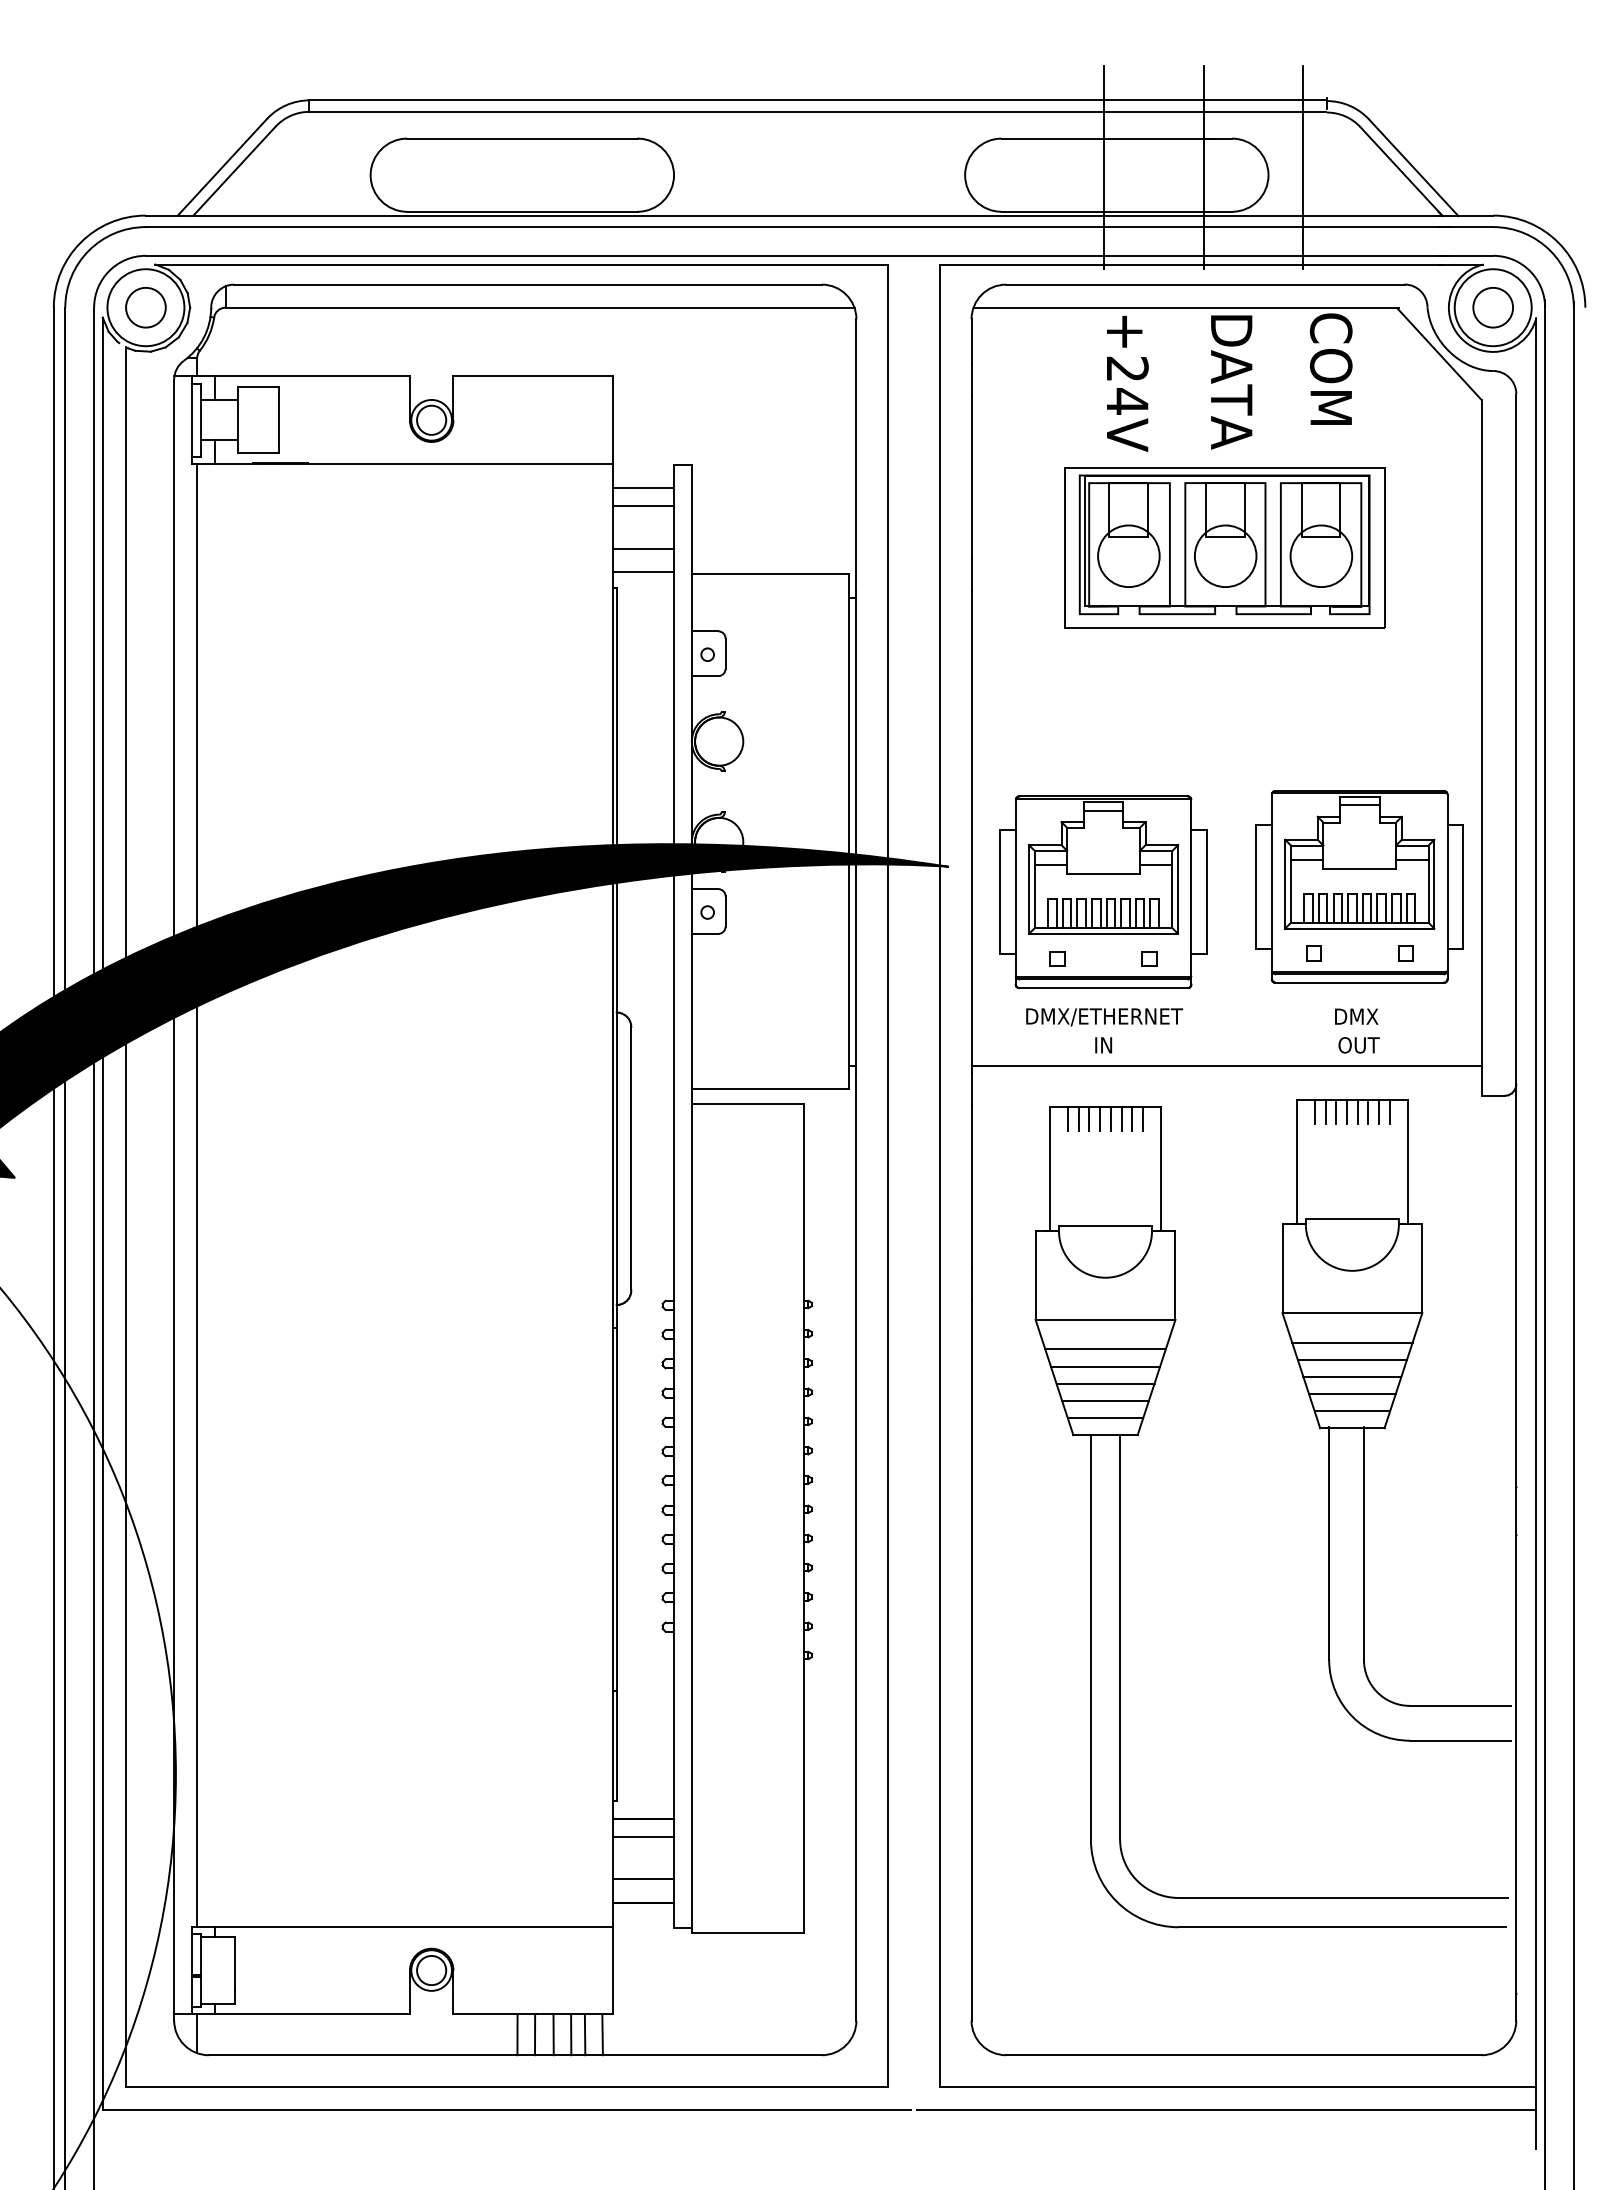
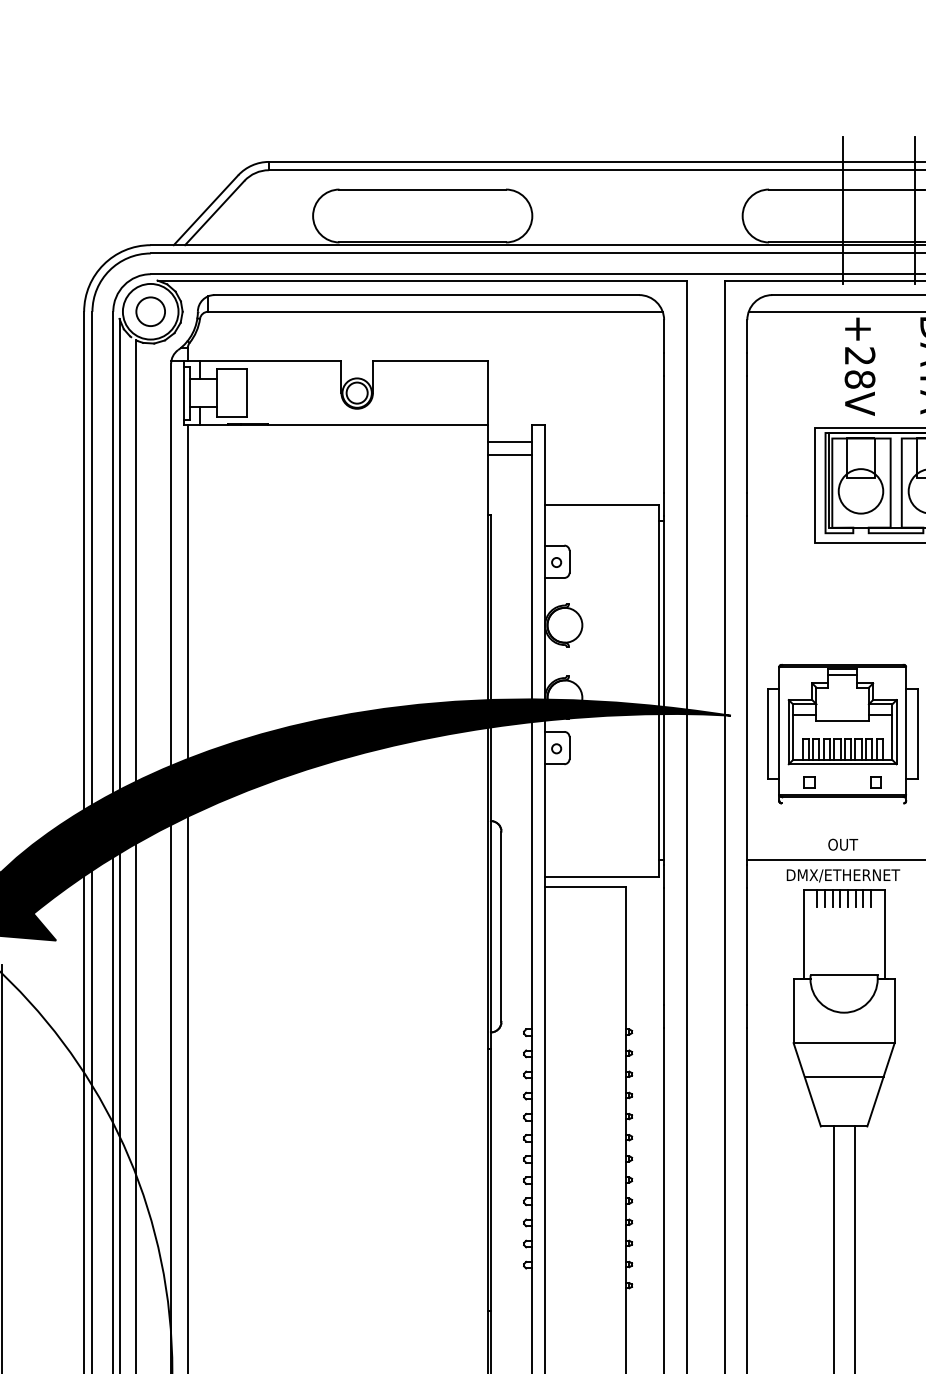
text: (1127, 401) -> (860, 379), +24V -> +28V
line: (643, 548) -> (510, 485), removed
line: (643, 571) -> (510, 502), removed
line: (1103, 988) -> (842, 803), removed
text: (1104, 1017) -> (843, 875), moved
text: (1103, 1045) -> (842, 844), IN -> OUT
line: (1105, 1349) -> (844, 1064), removed
line: (1105, 1383) -> (844, 1089), removed
line: (1105, 1400) -> (844, 1101), removed
line: (1105, 1418) -> (844, 1114), removed

